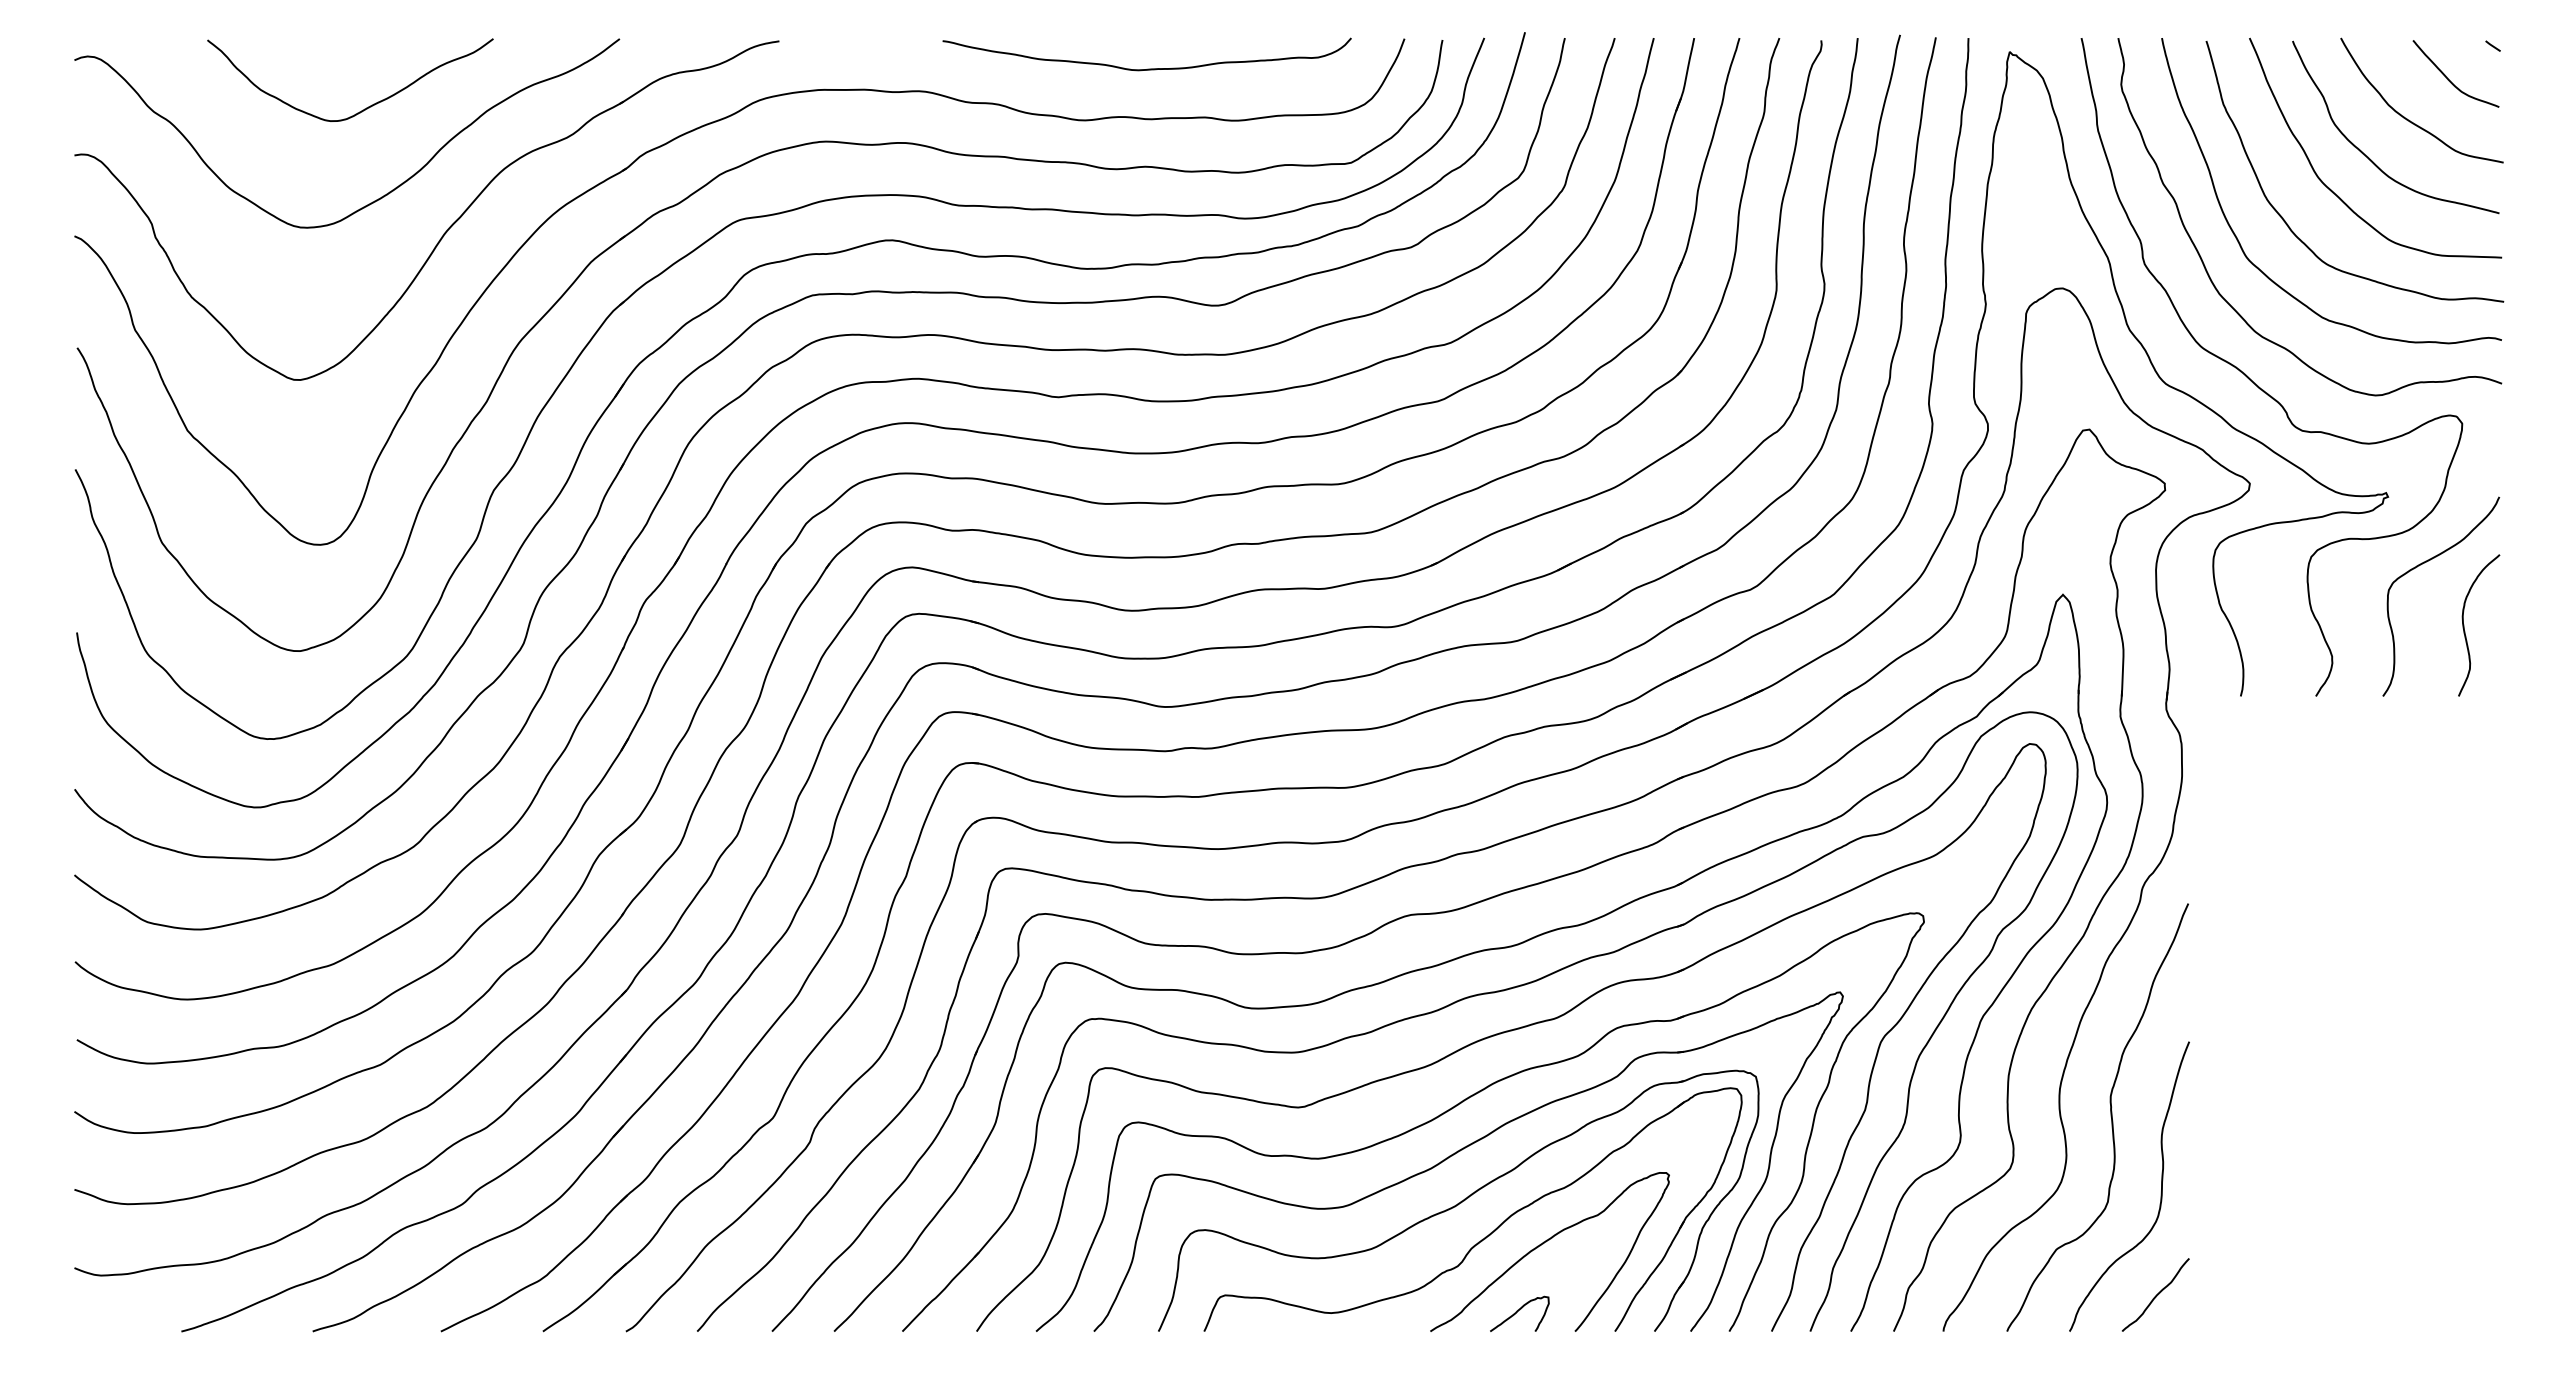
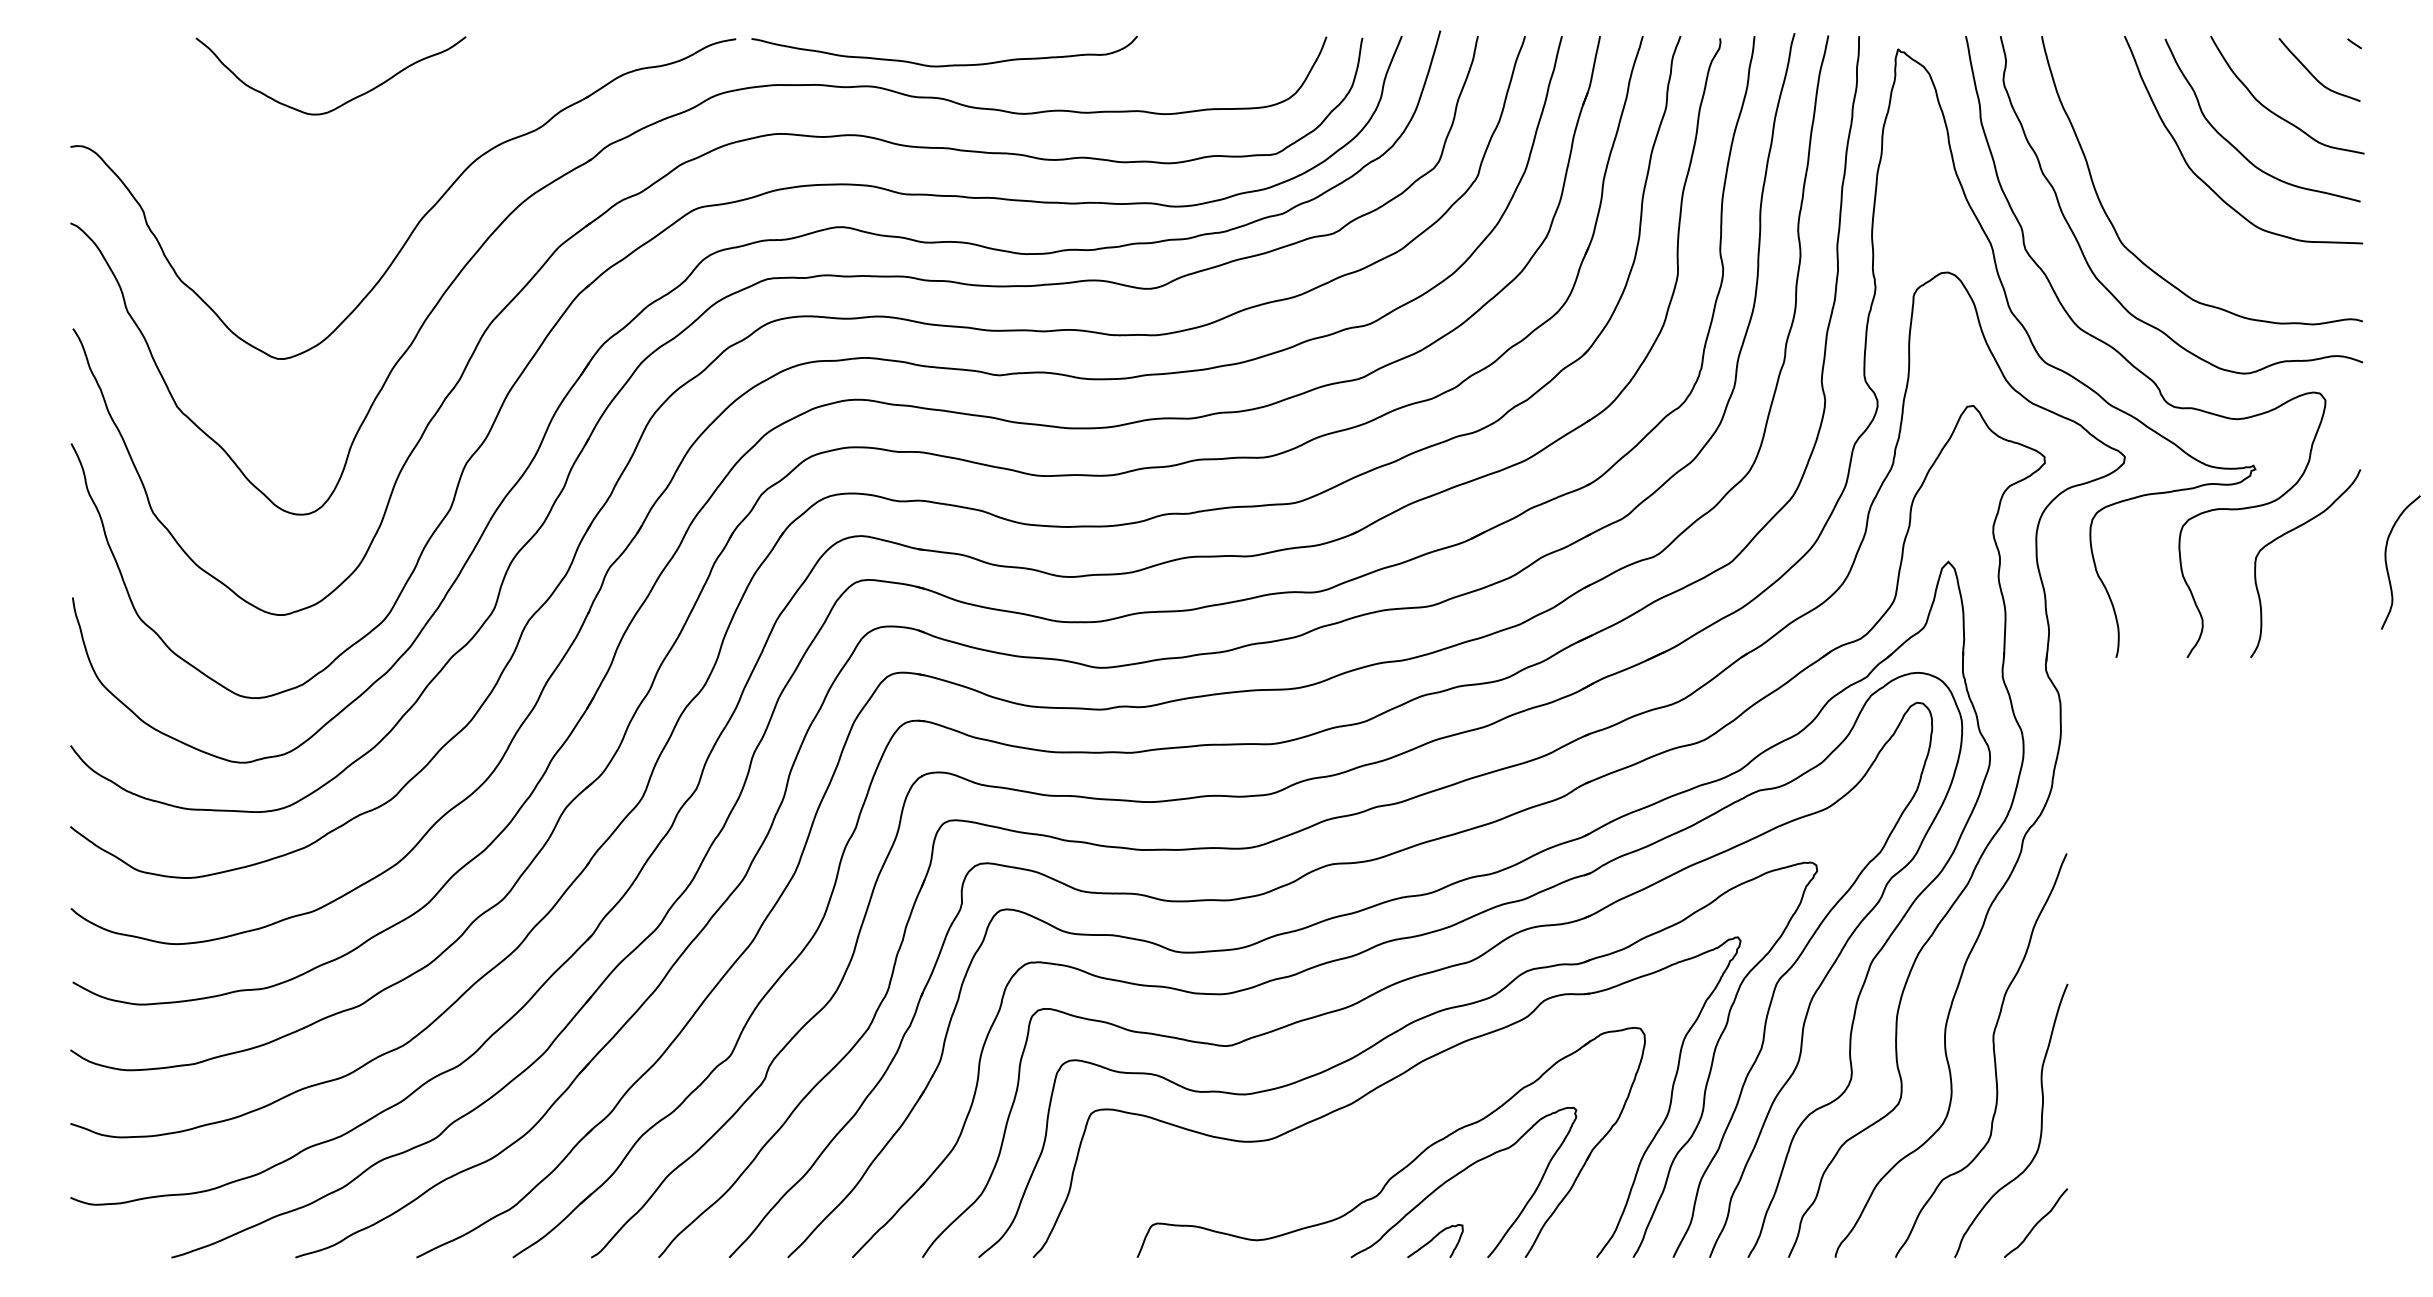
curve: (1147, 68) -> (944, 64), moved
curve: (384, 194) -> (363, 183), removed
curve: (2285, 220) -> (2158, 208), removed
curve: (2464, 625) -> (2387, 562), moved
part: (1458, 1200) -> (1377, 1133), removed

